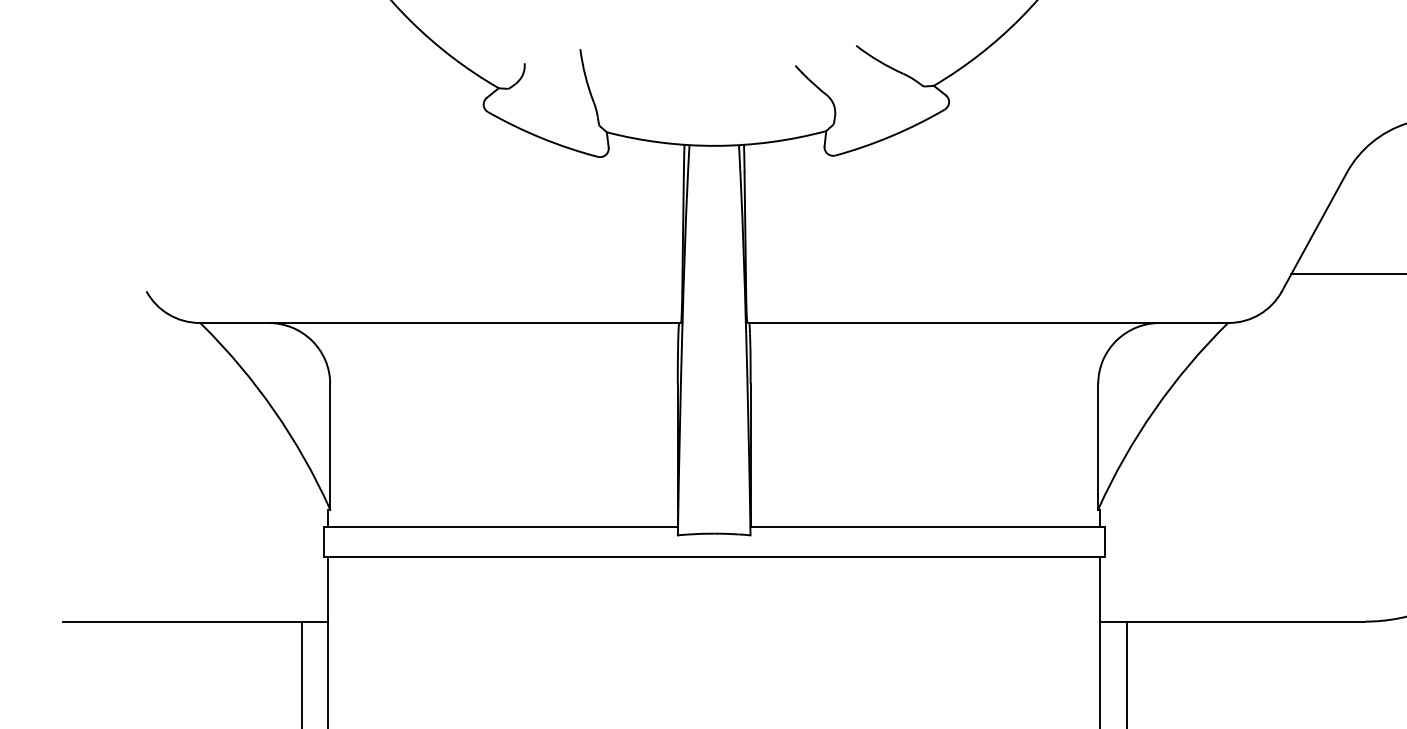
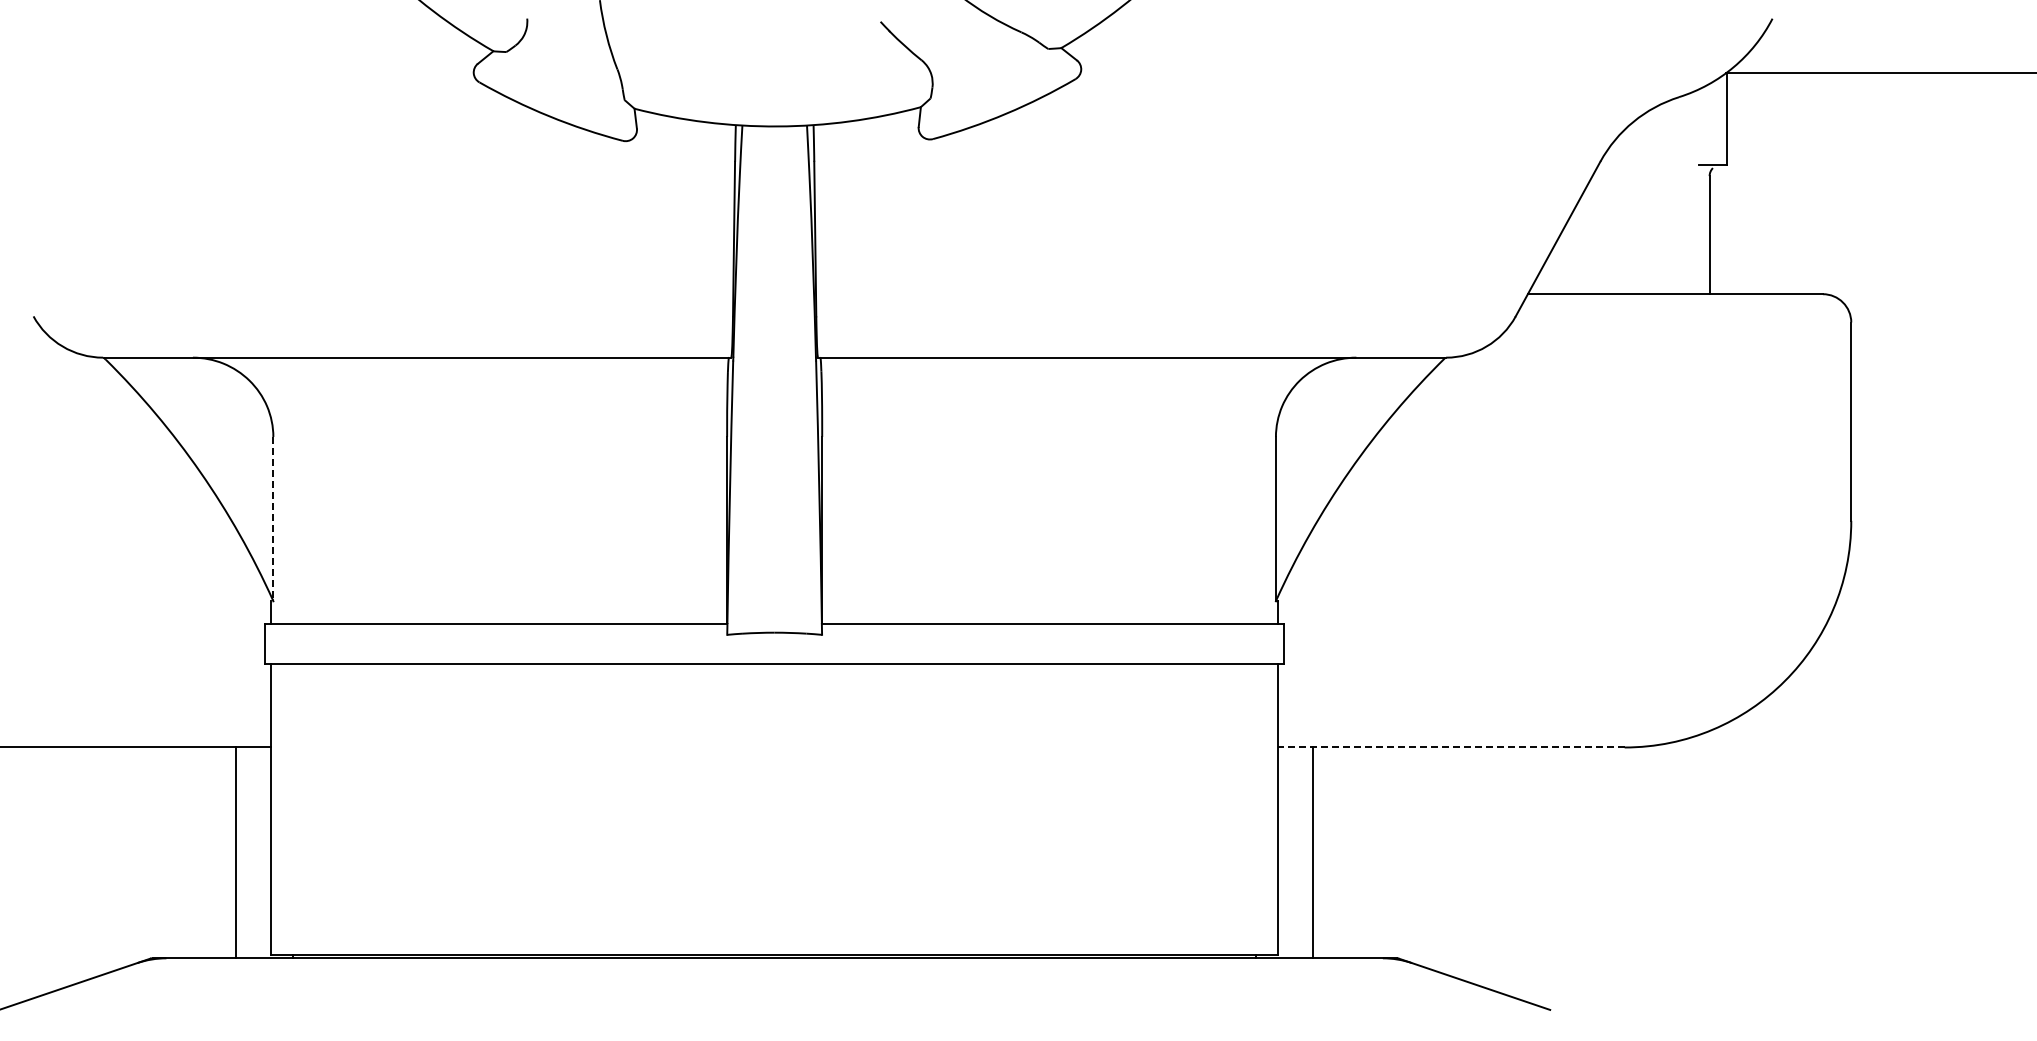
line: (330, 446) -> (273, 519), solid -> dashed
line: (1232, 621) -> (1451, 747), solid -> dashed

